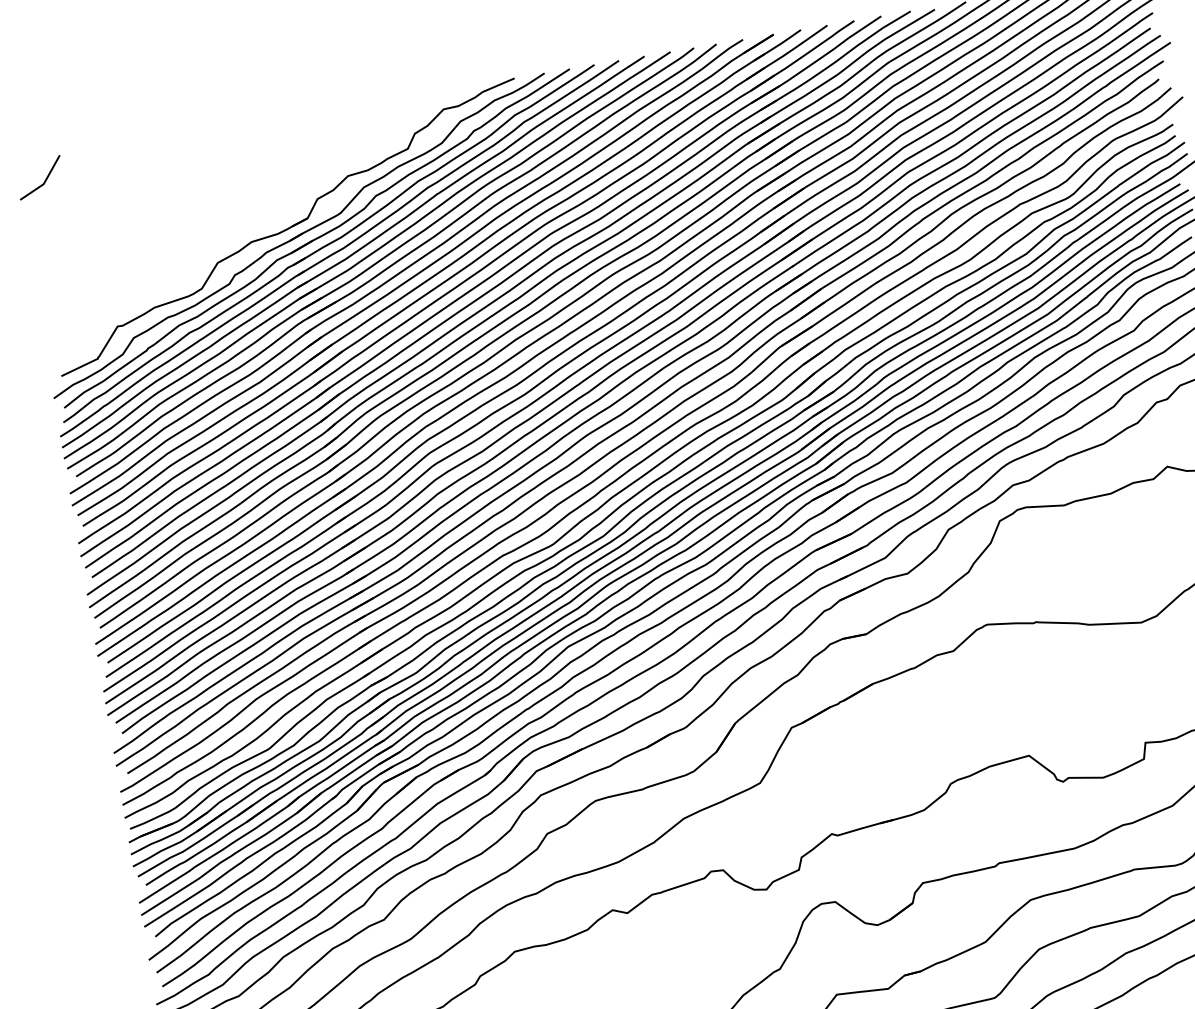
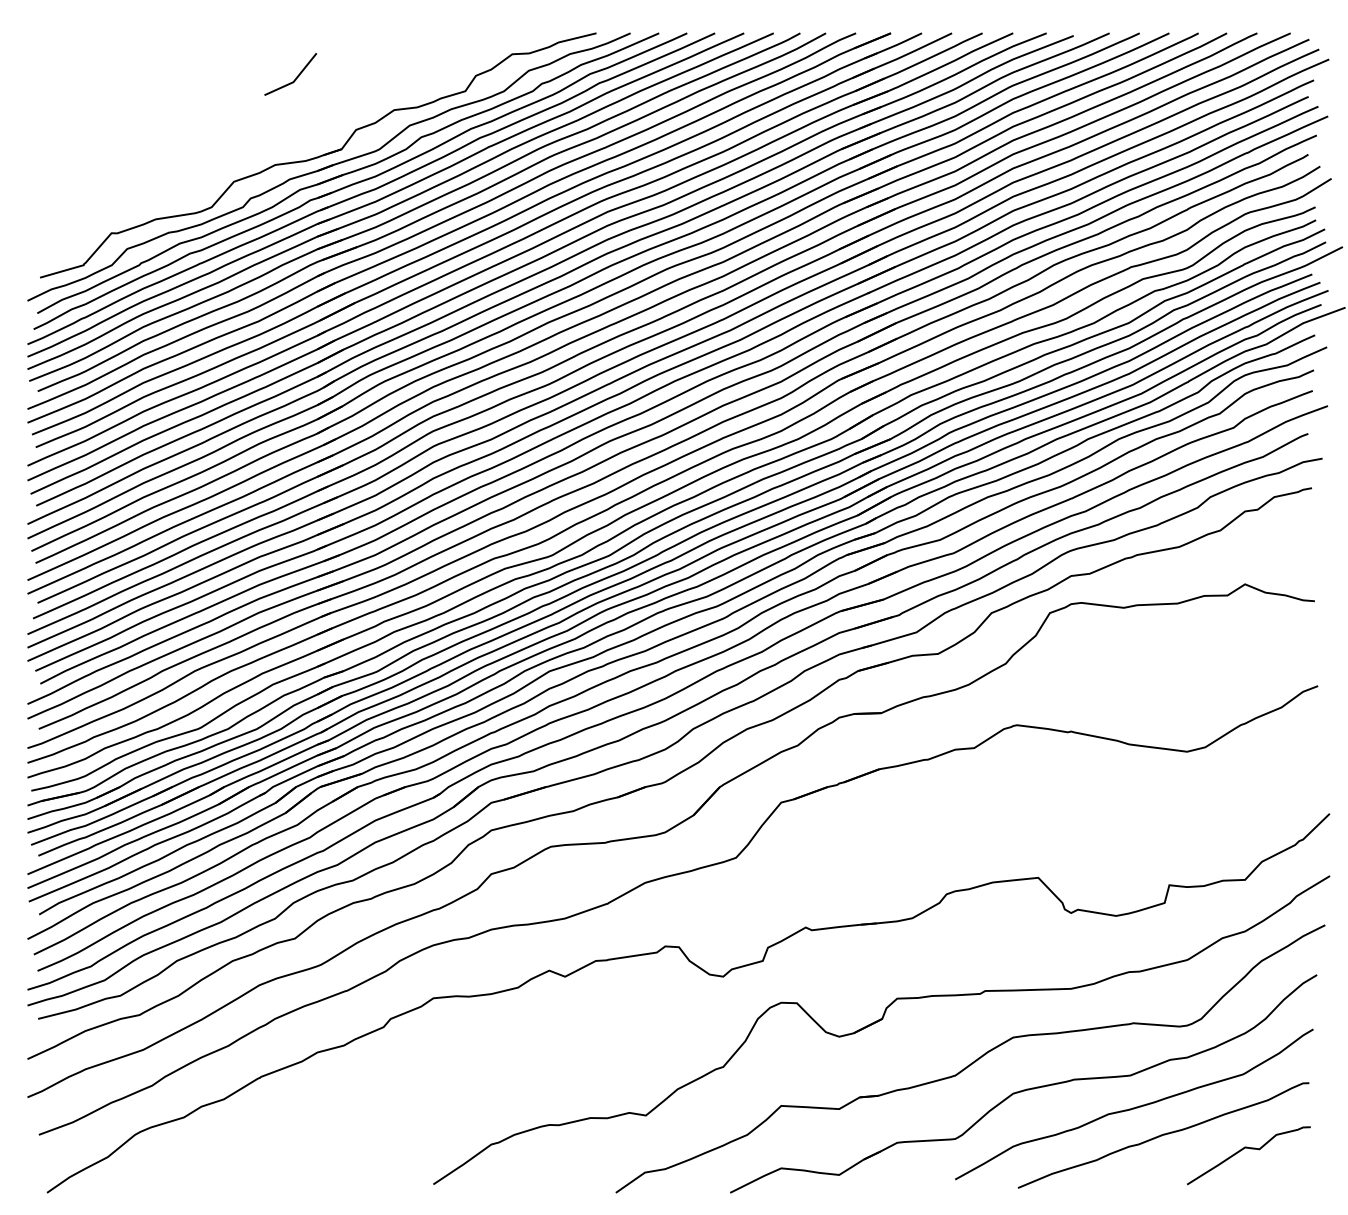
line: (45, 178) -> (296, 76), moved

